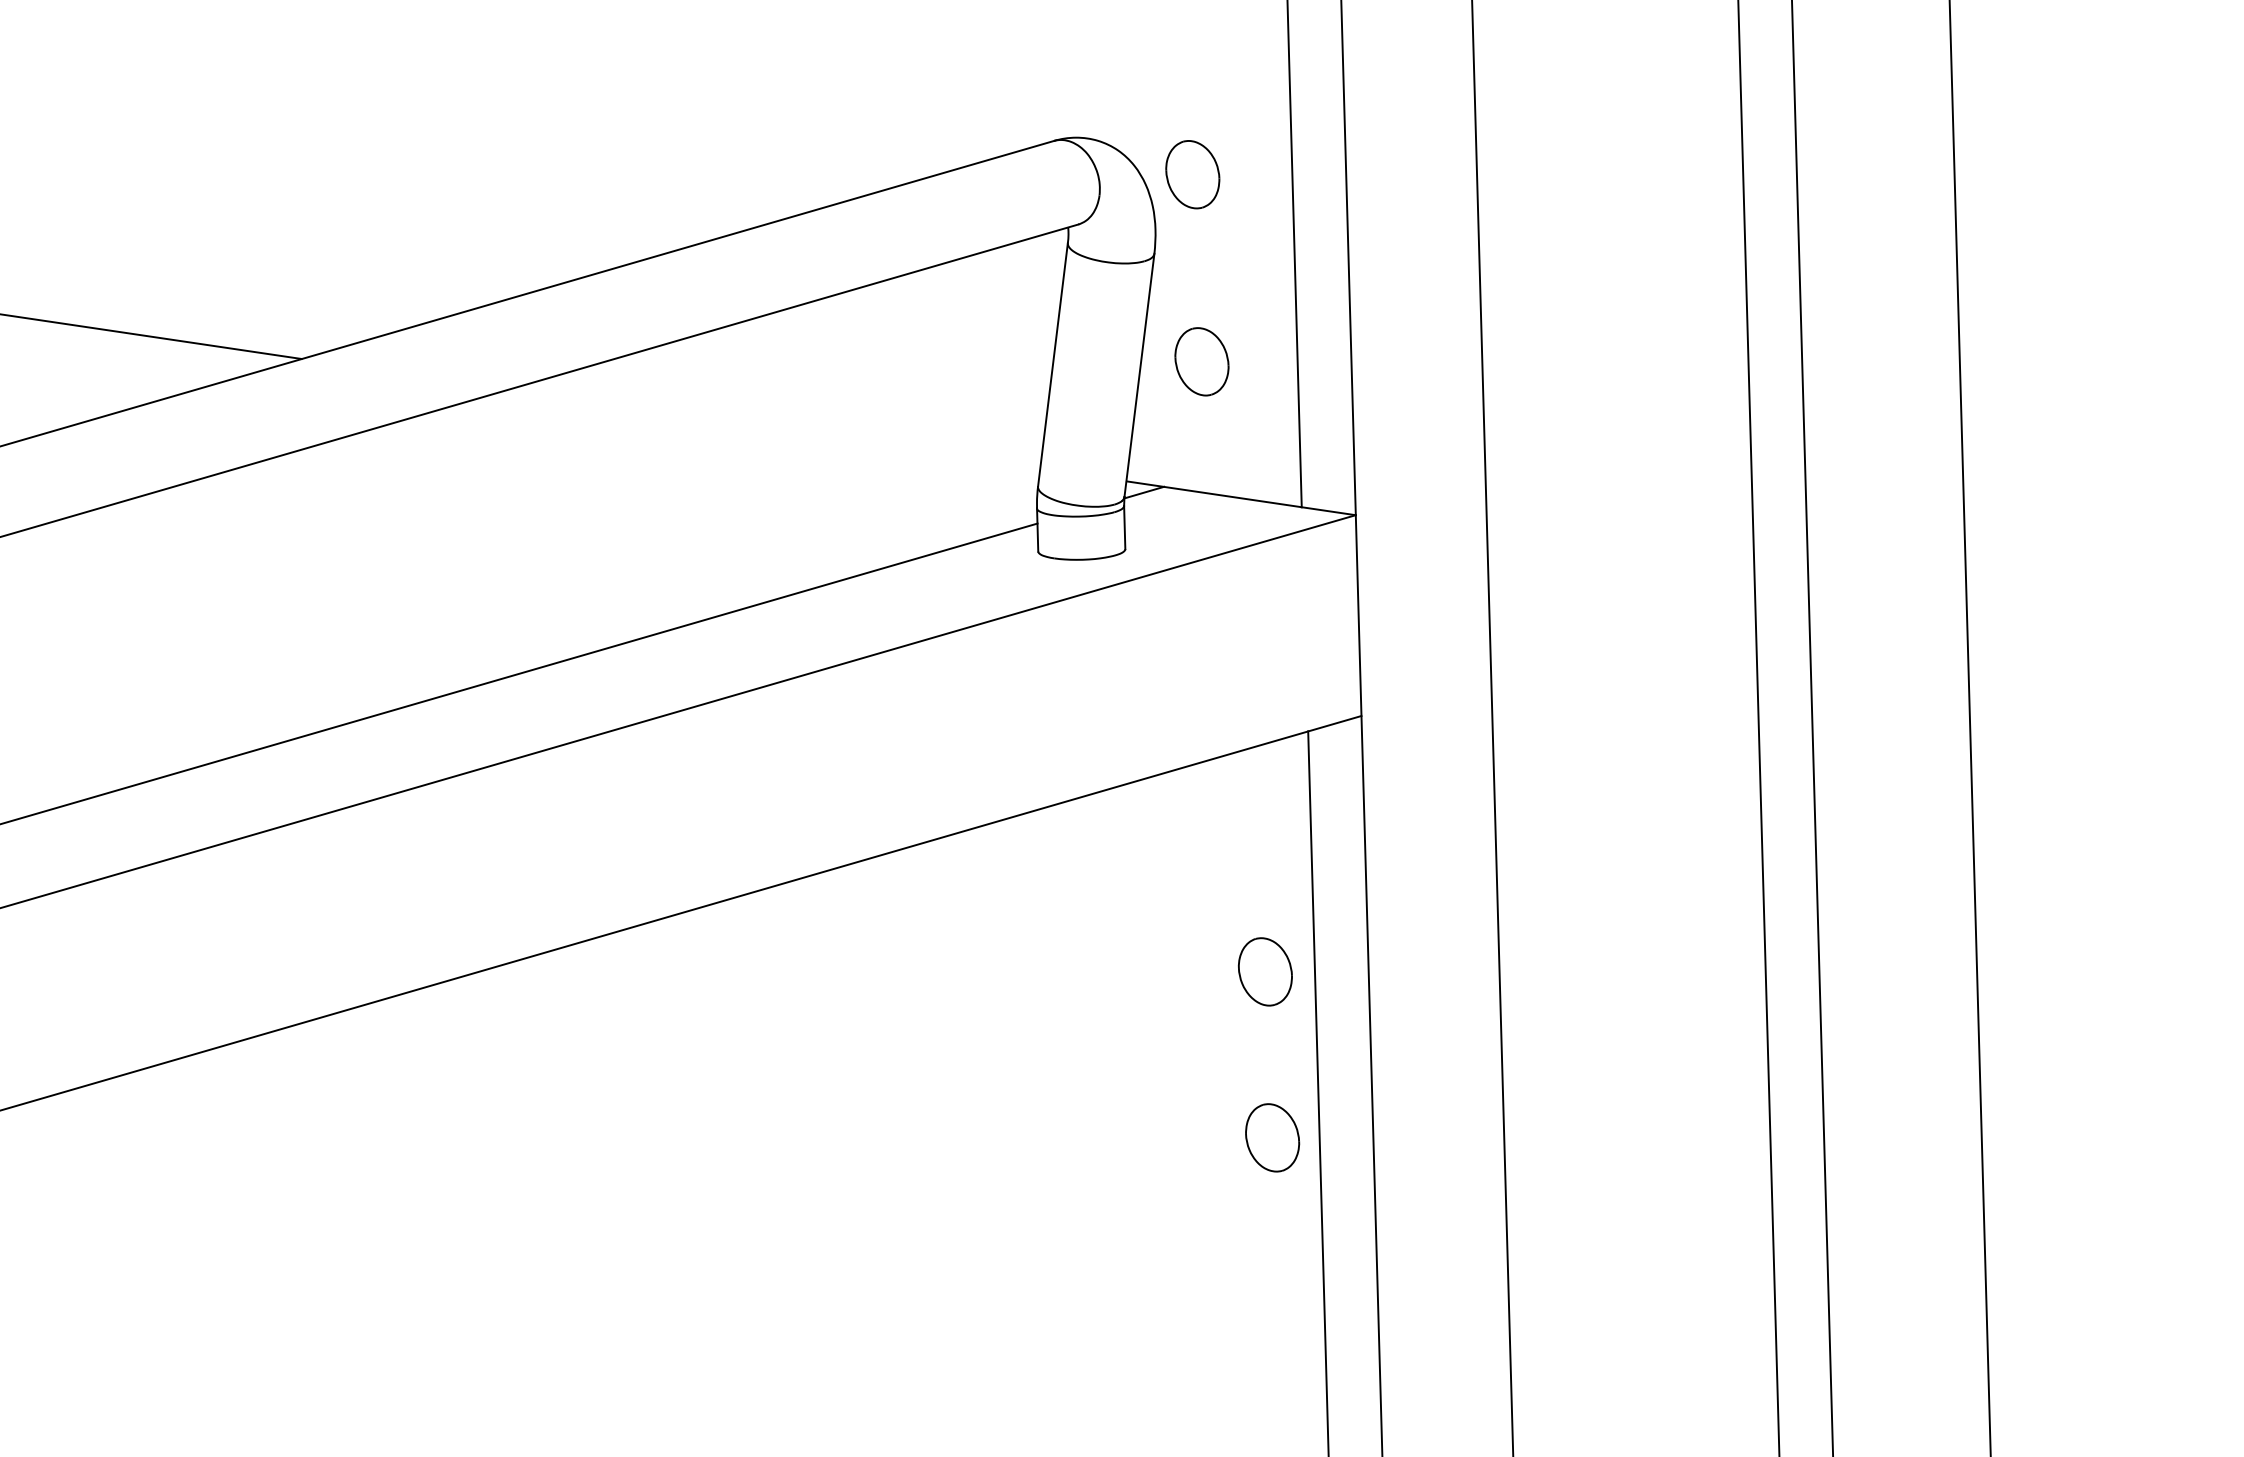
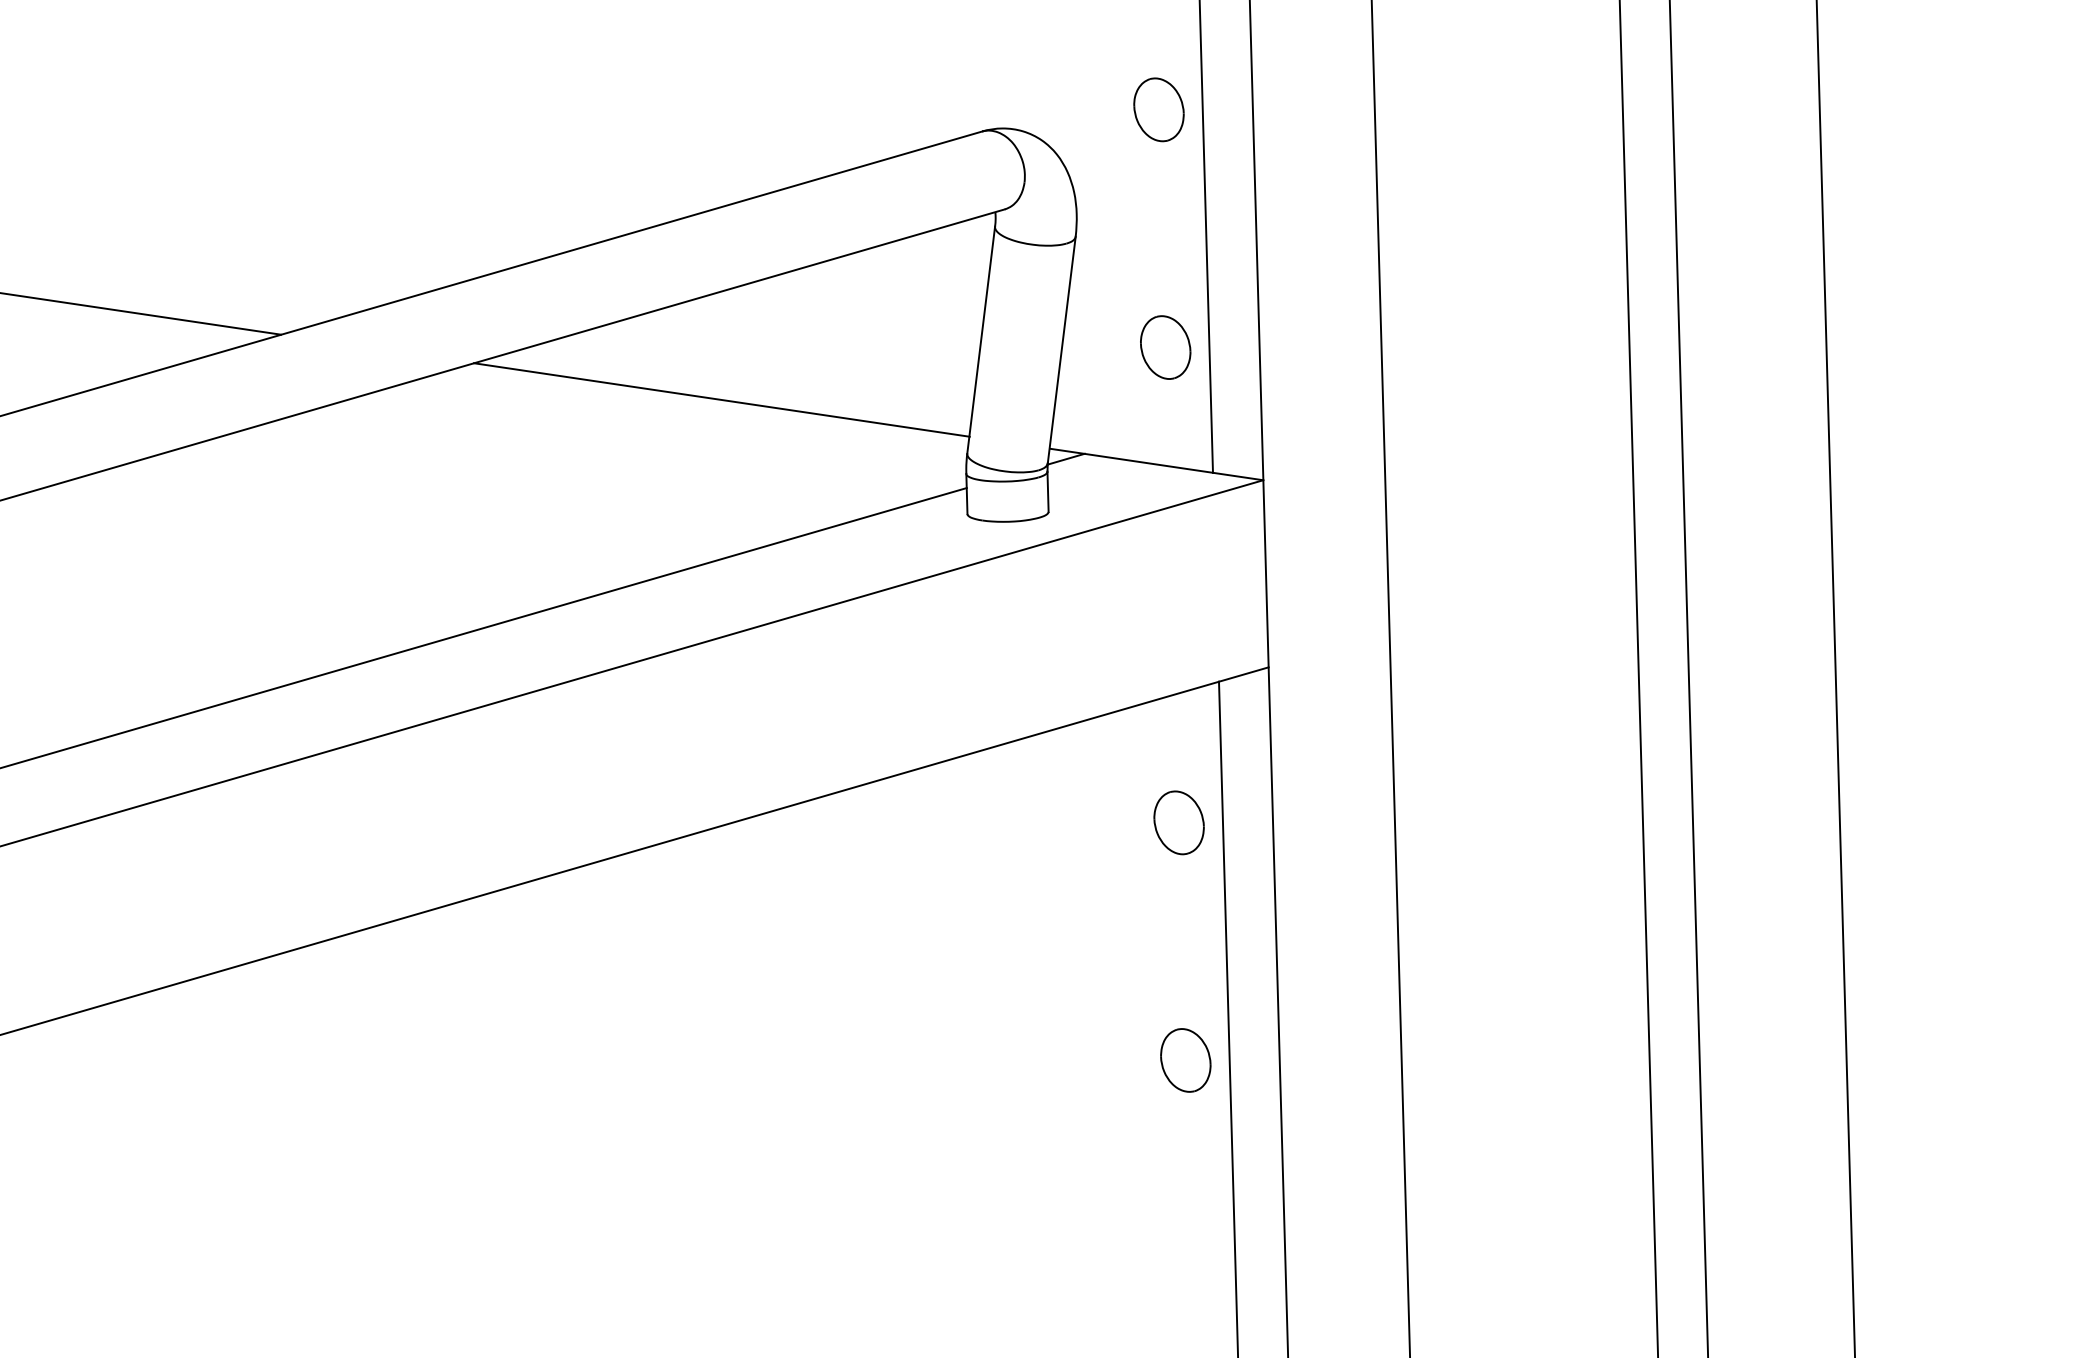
part: (1192, 174) -> (1158, 109), moved
part: (1201, 361) -> (1165, 347), moved
line: (774, 428) -> (721, 399), added
part: (1264, 971) -> (1178, 822), moved

